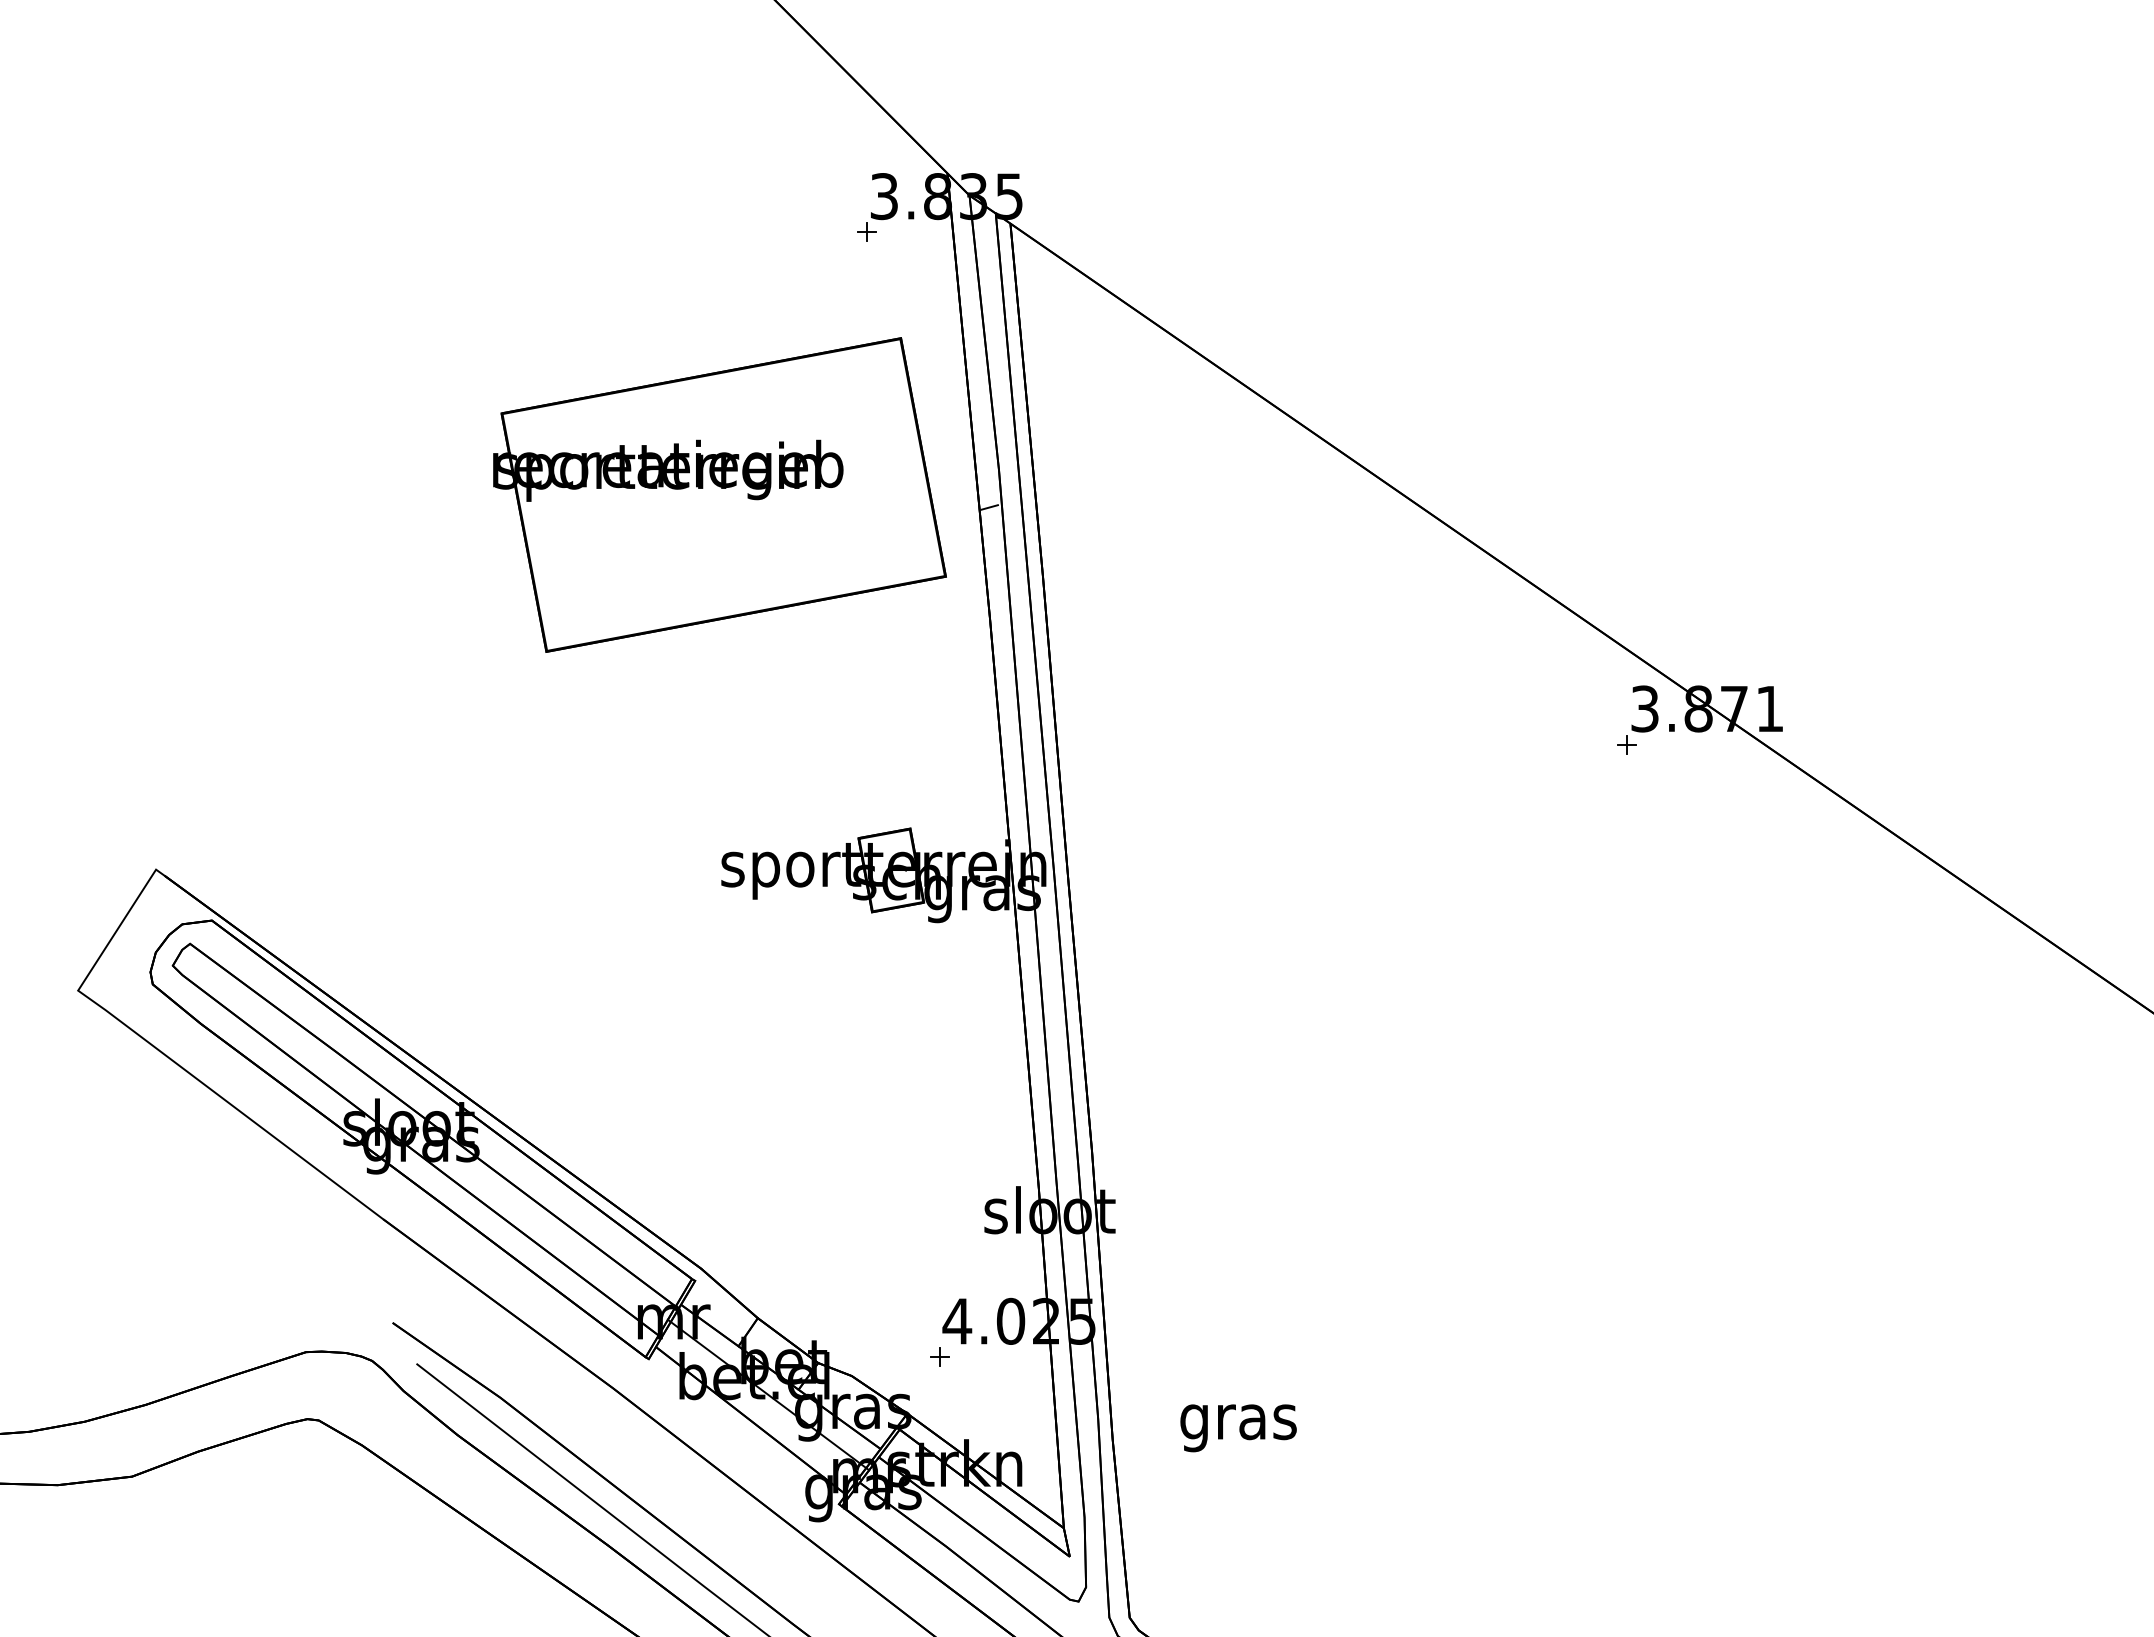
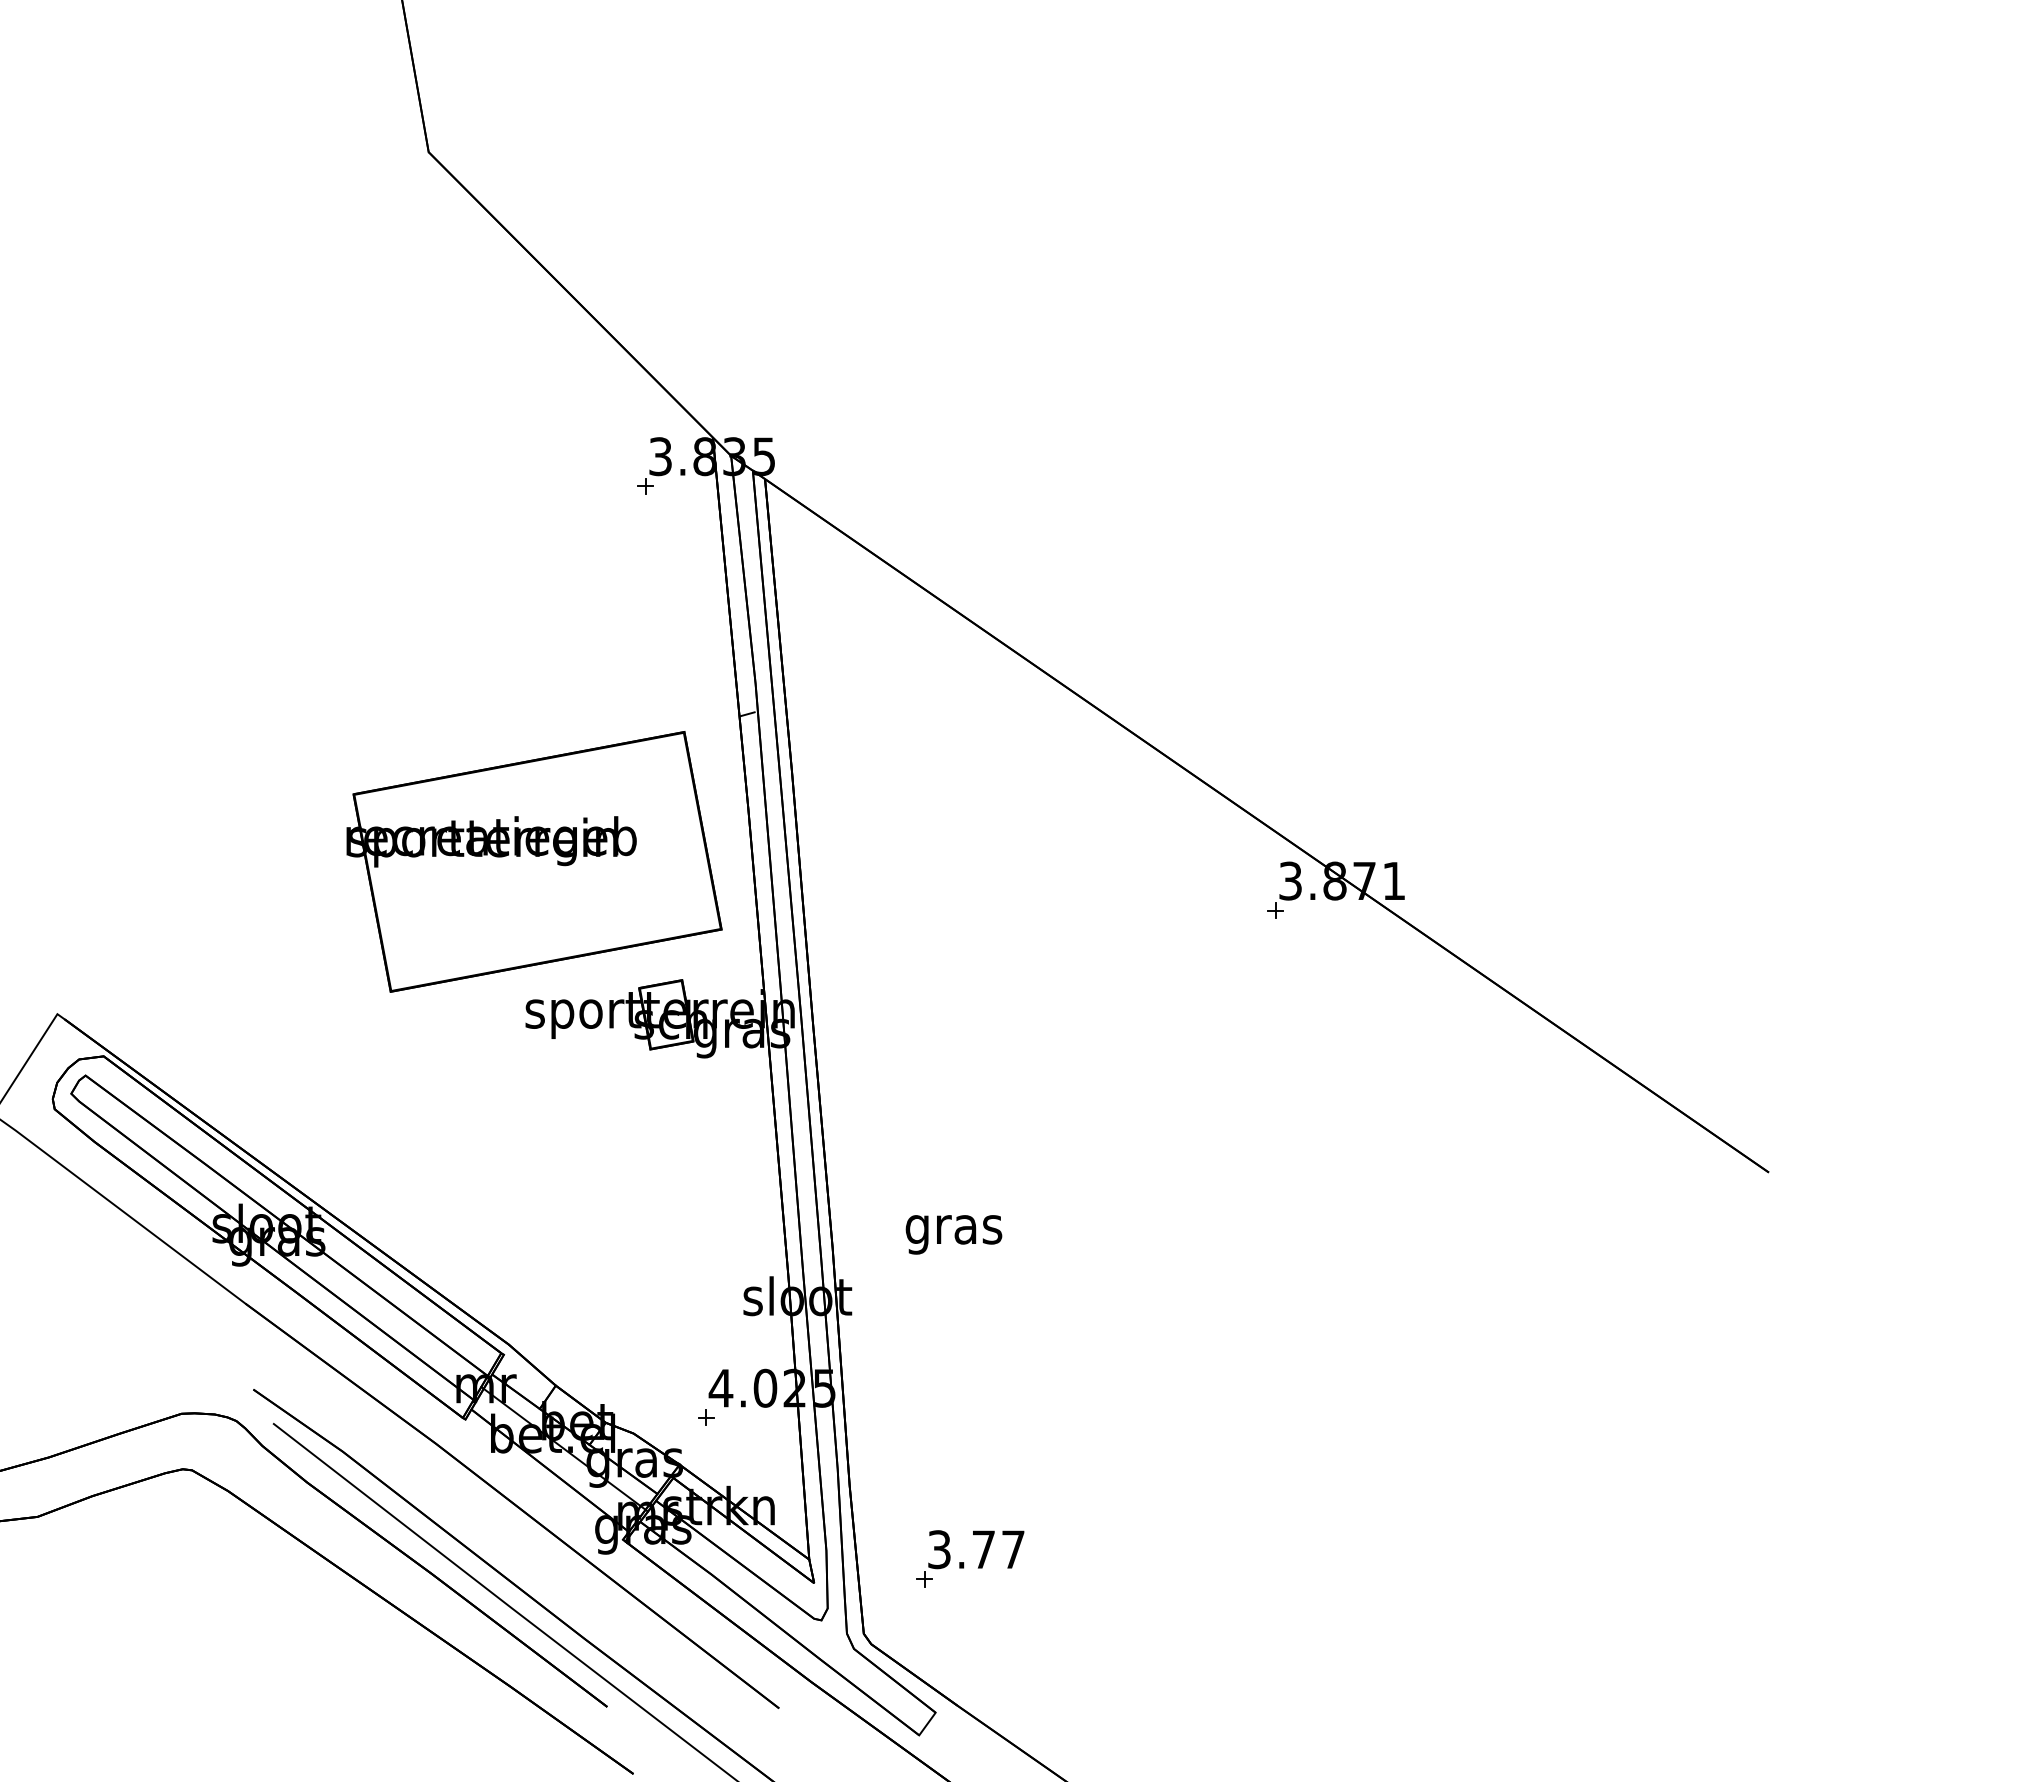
part: (720, 494) -> (534, 861), moved
text: (1237, 1427) -> (953, 1234), moved
part: (1251, 1532) -> (964, 1563), added

